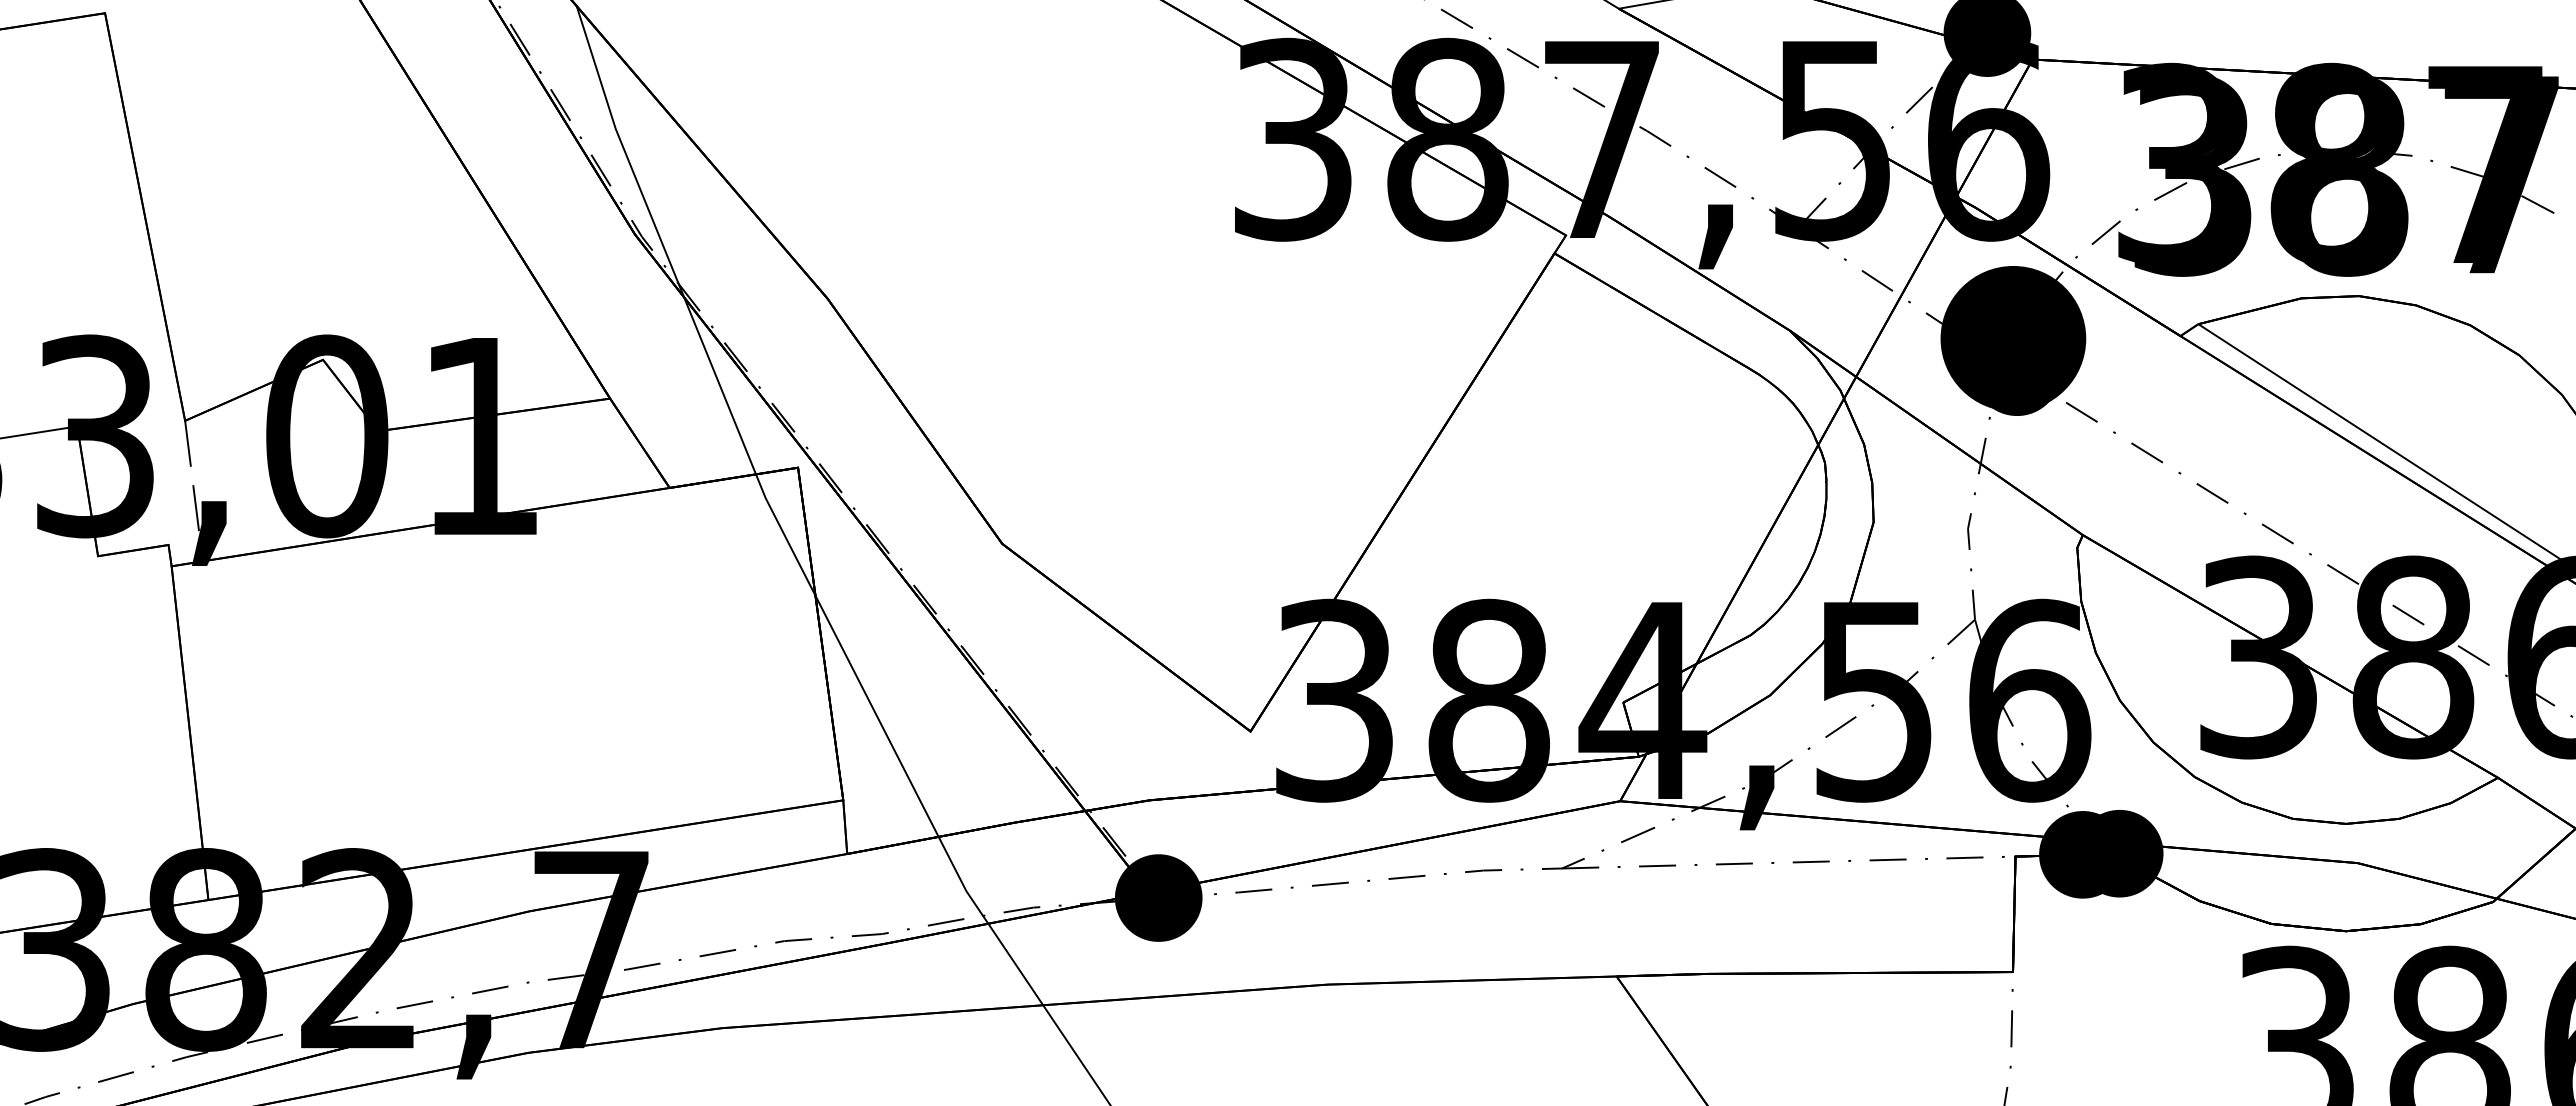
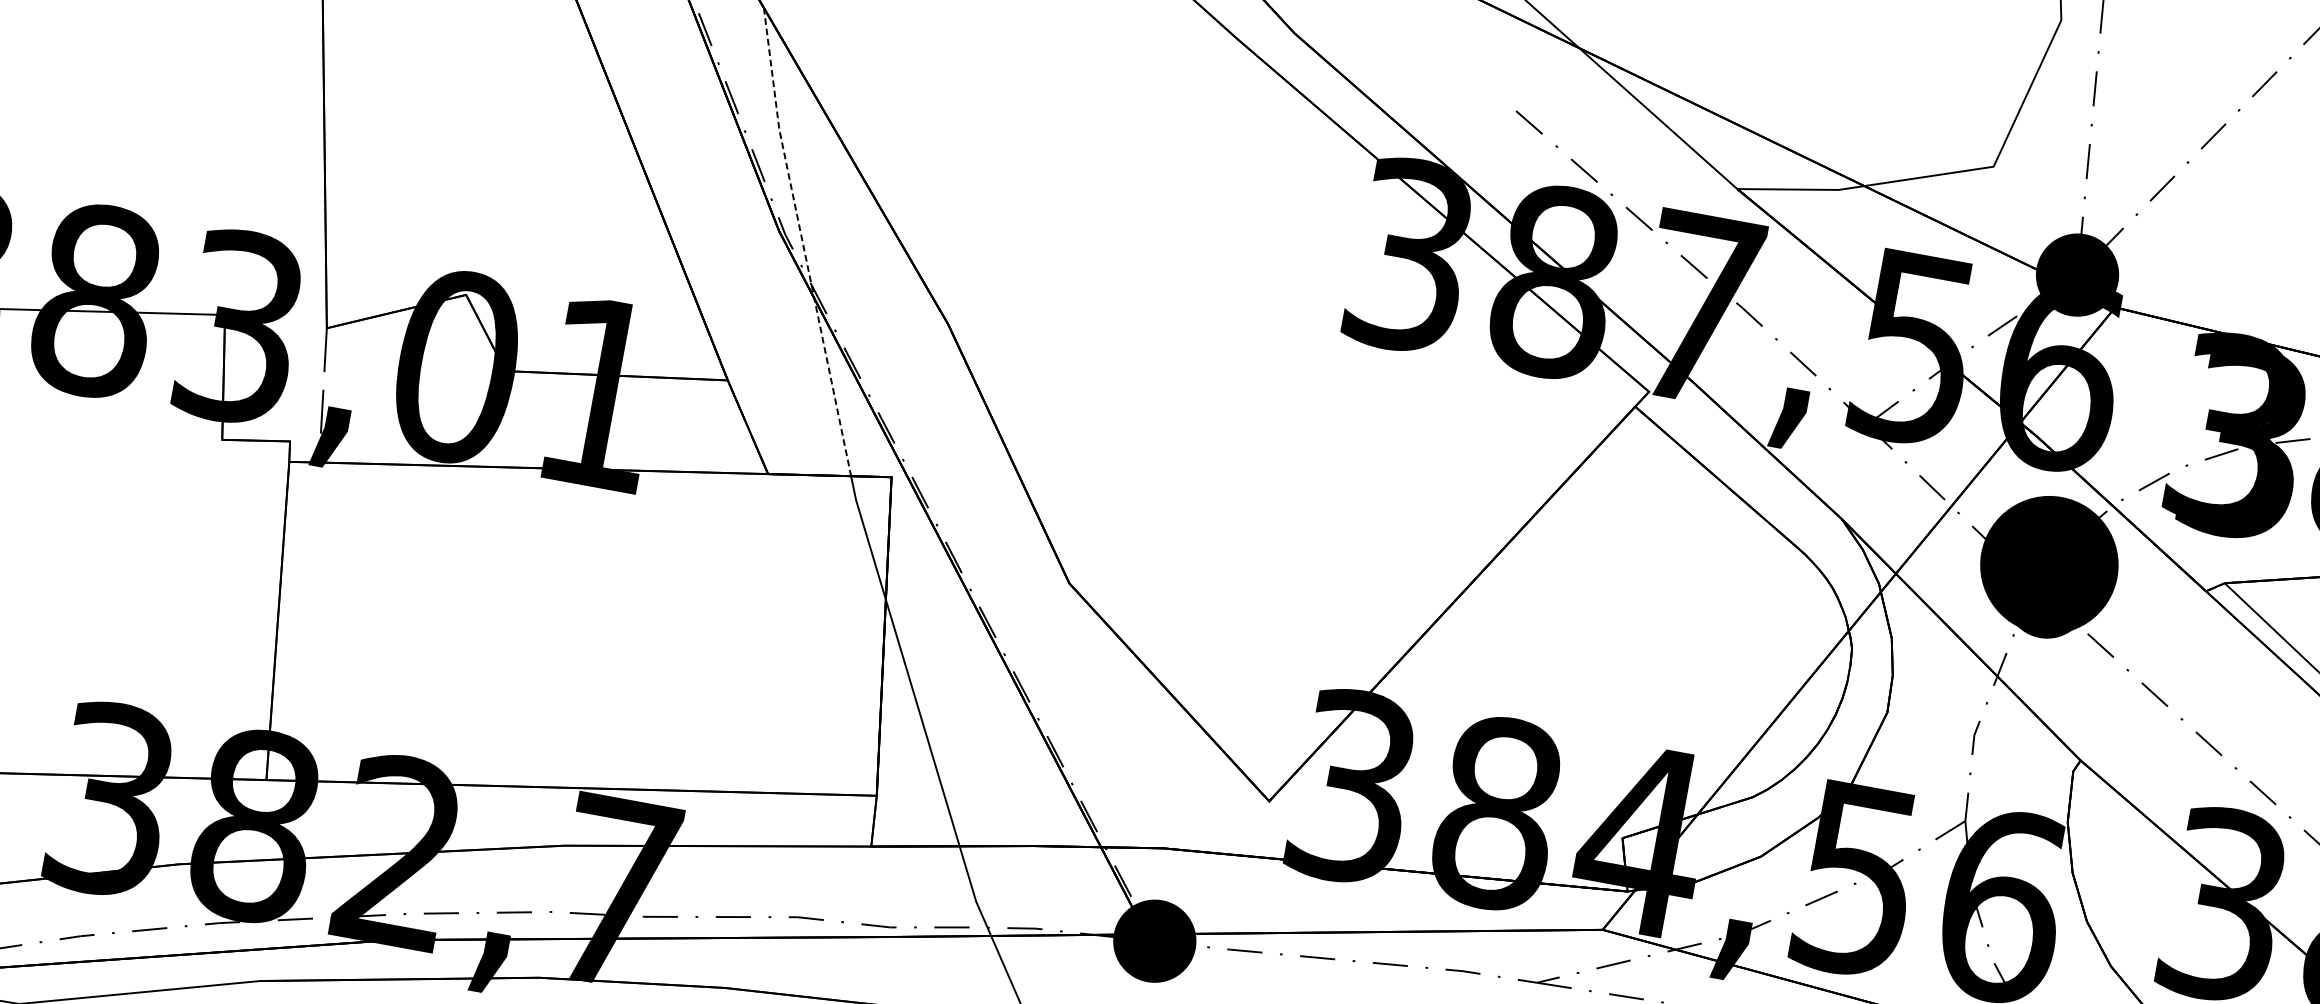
line: (661, 241) -> (802, 242), solid -> dashed

